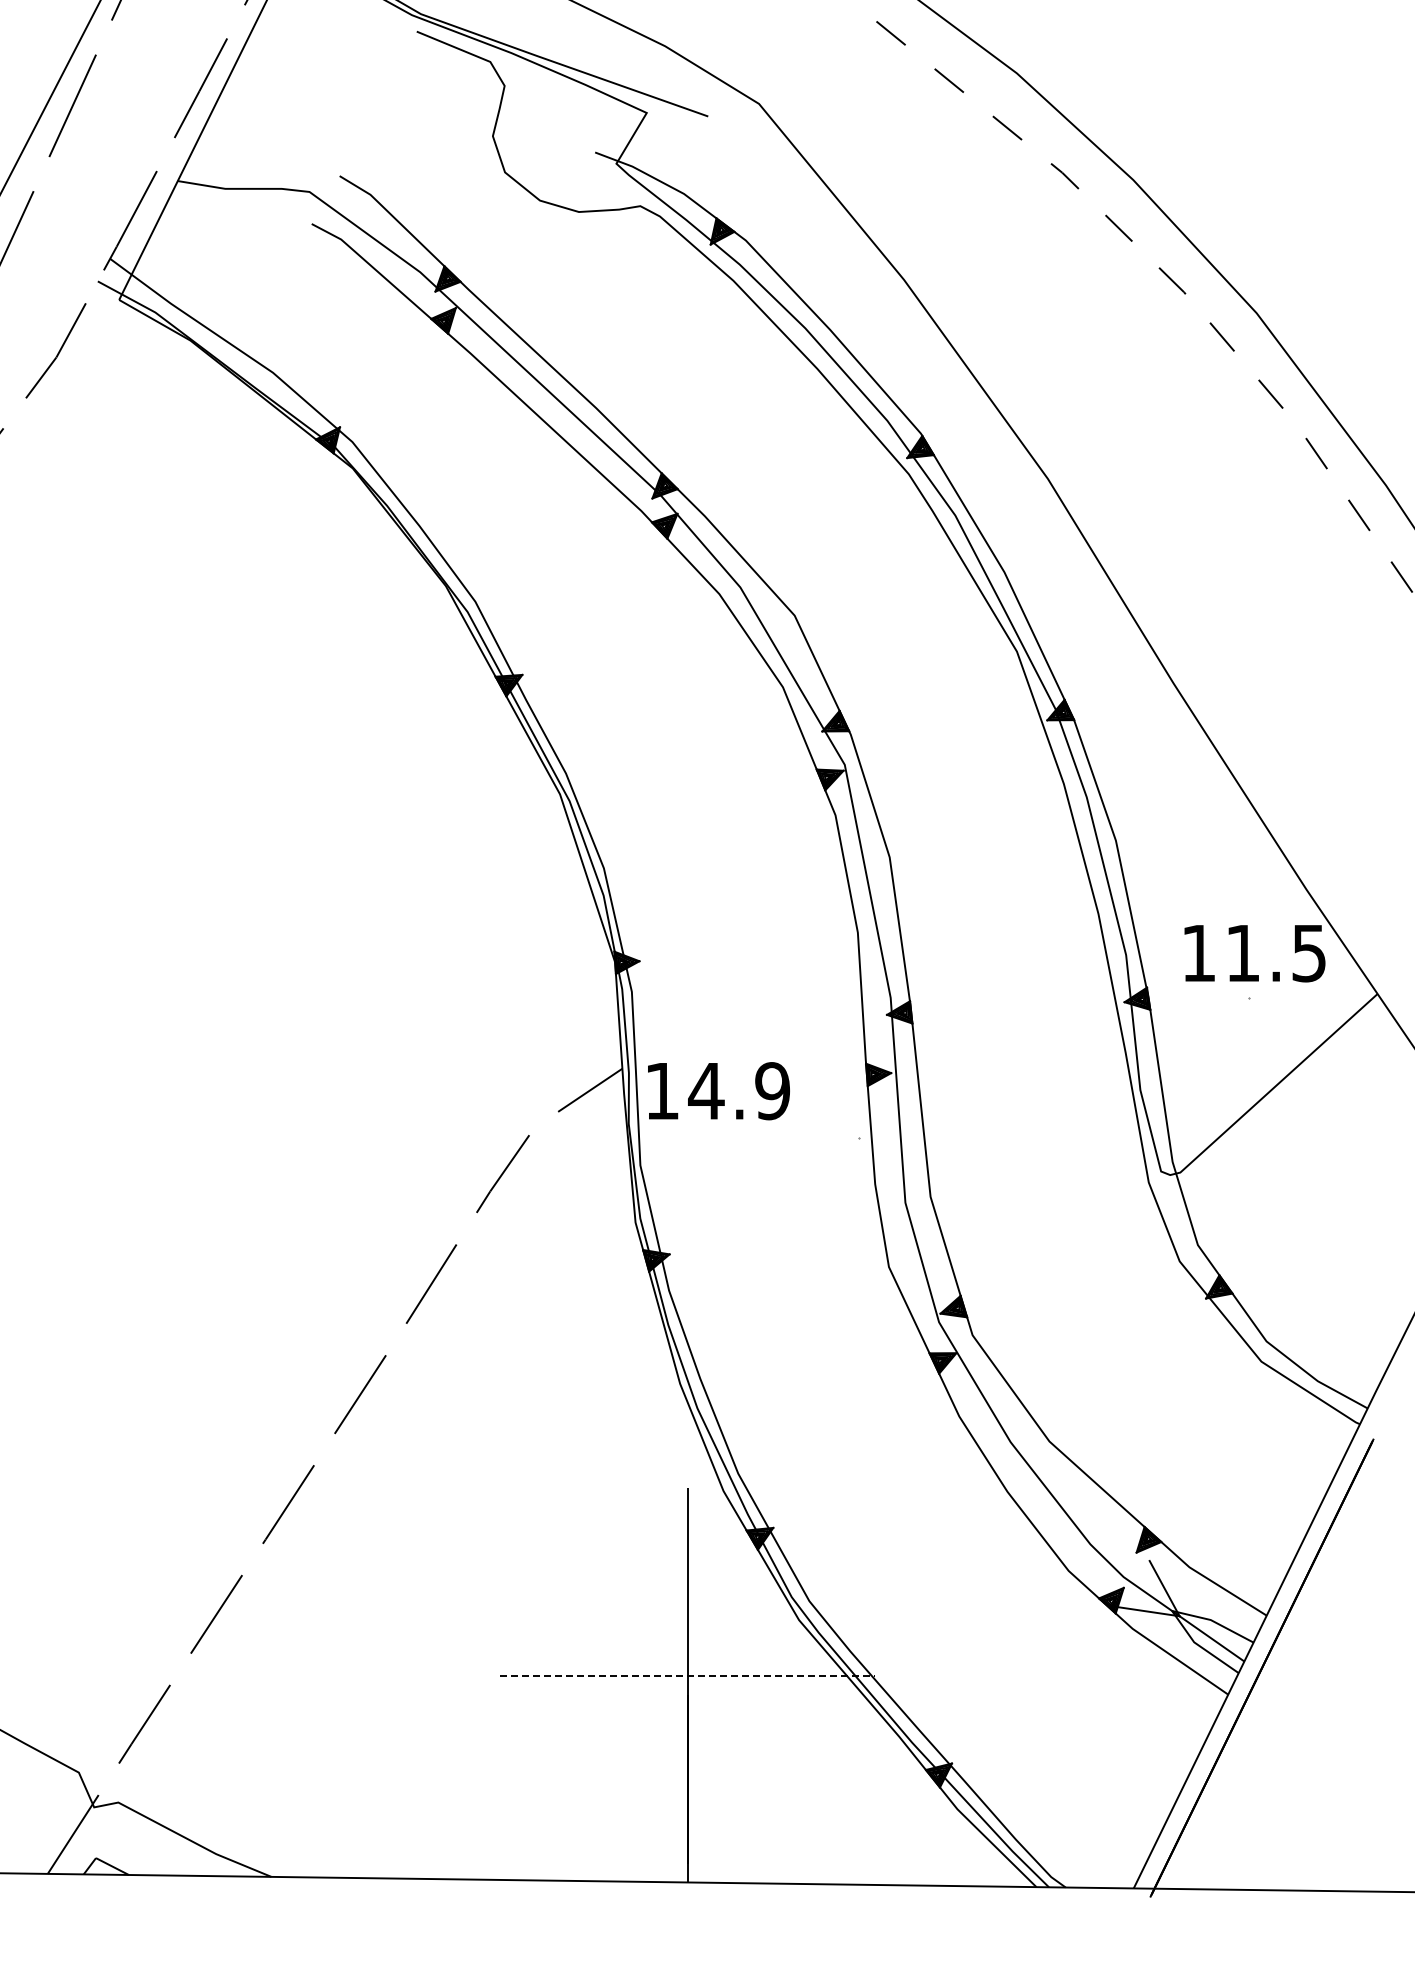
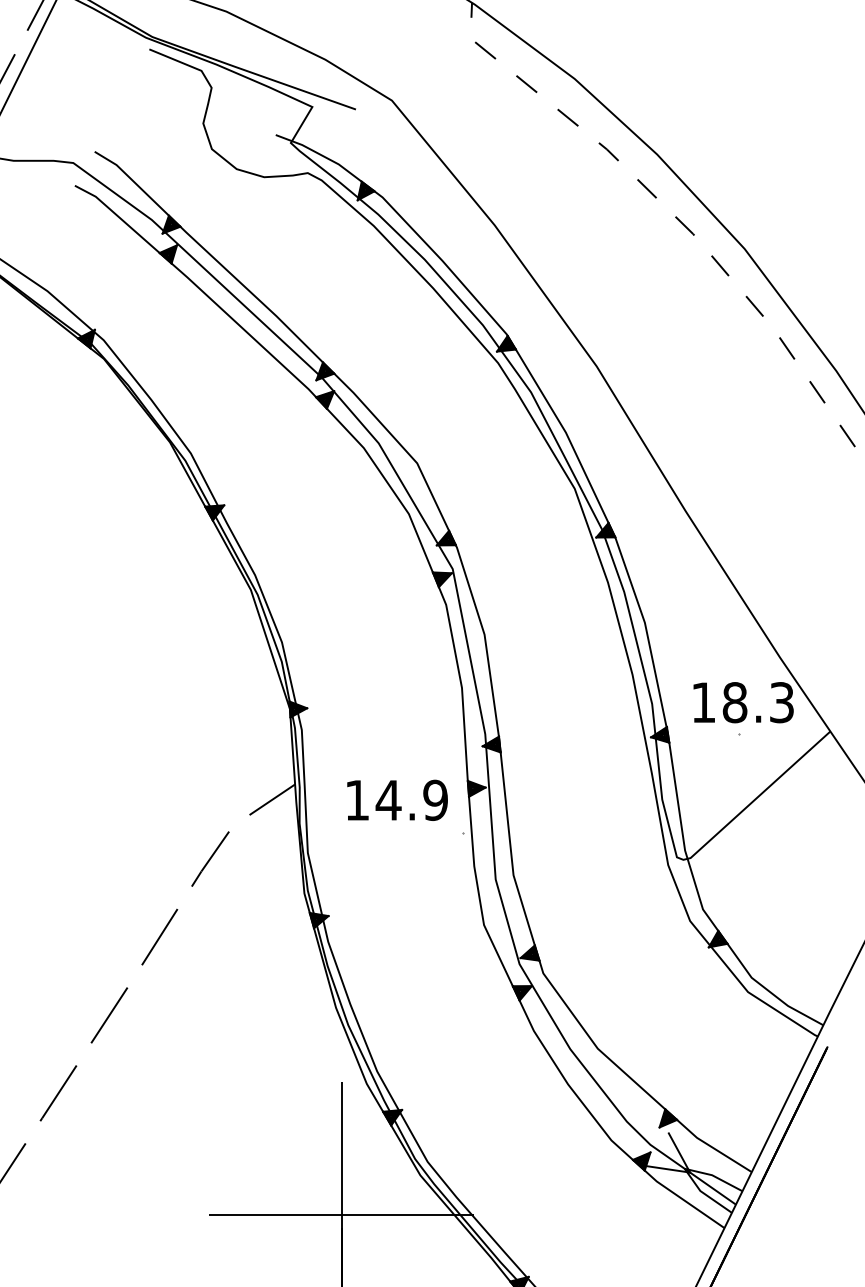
text: (1275, 953) -> (758, 702), 11.5 -> 18.3
text: (718, 1091) -> (397, 800), moved
line: (687, 1675) -> (341, 1214), dashed -> solid

